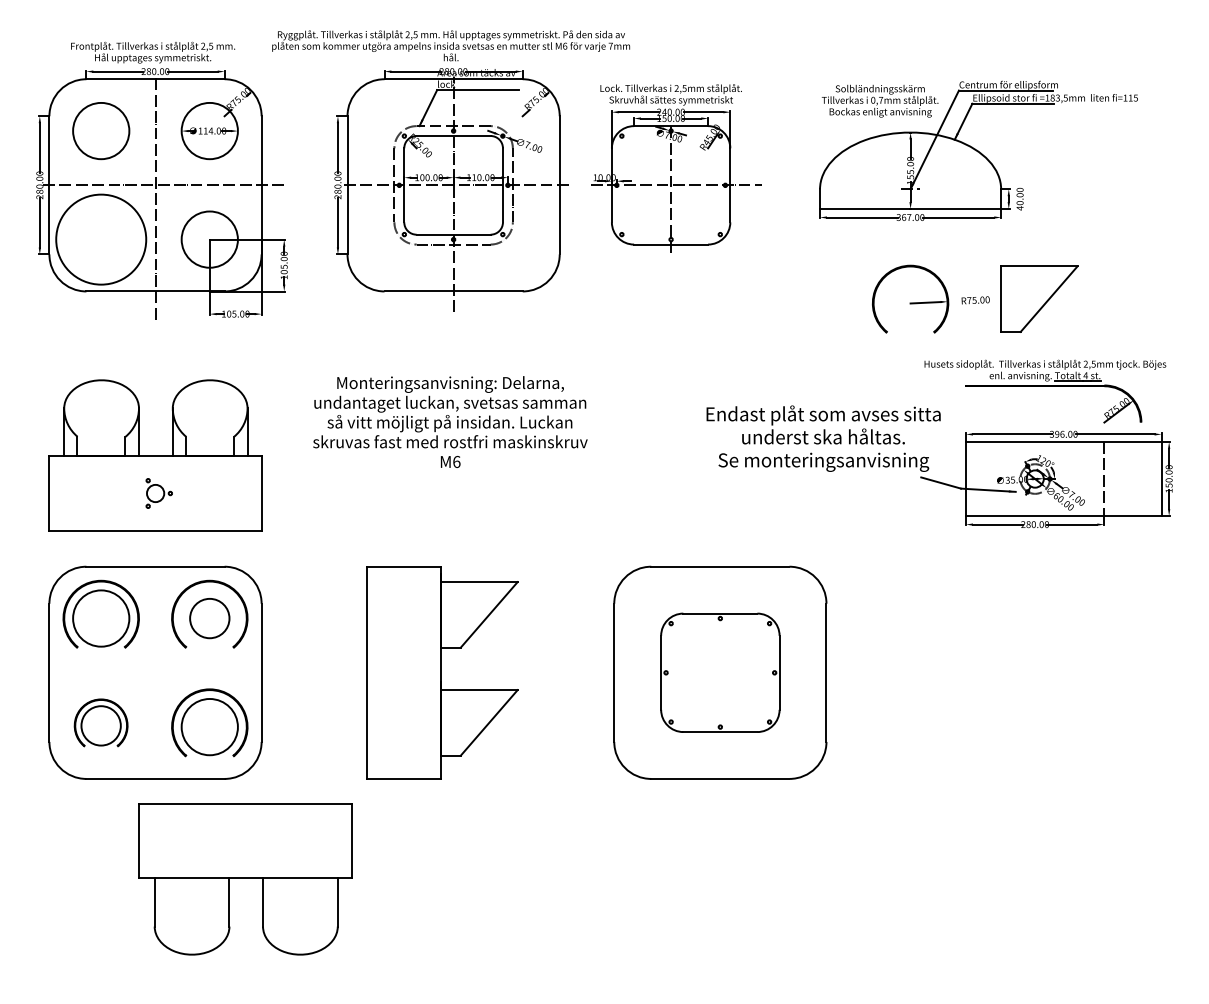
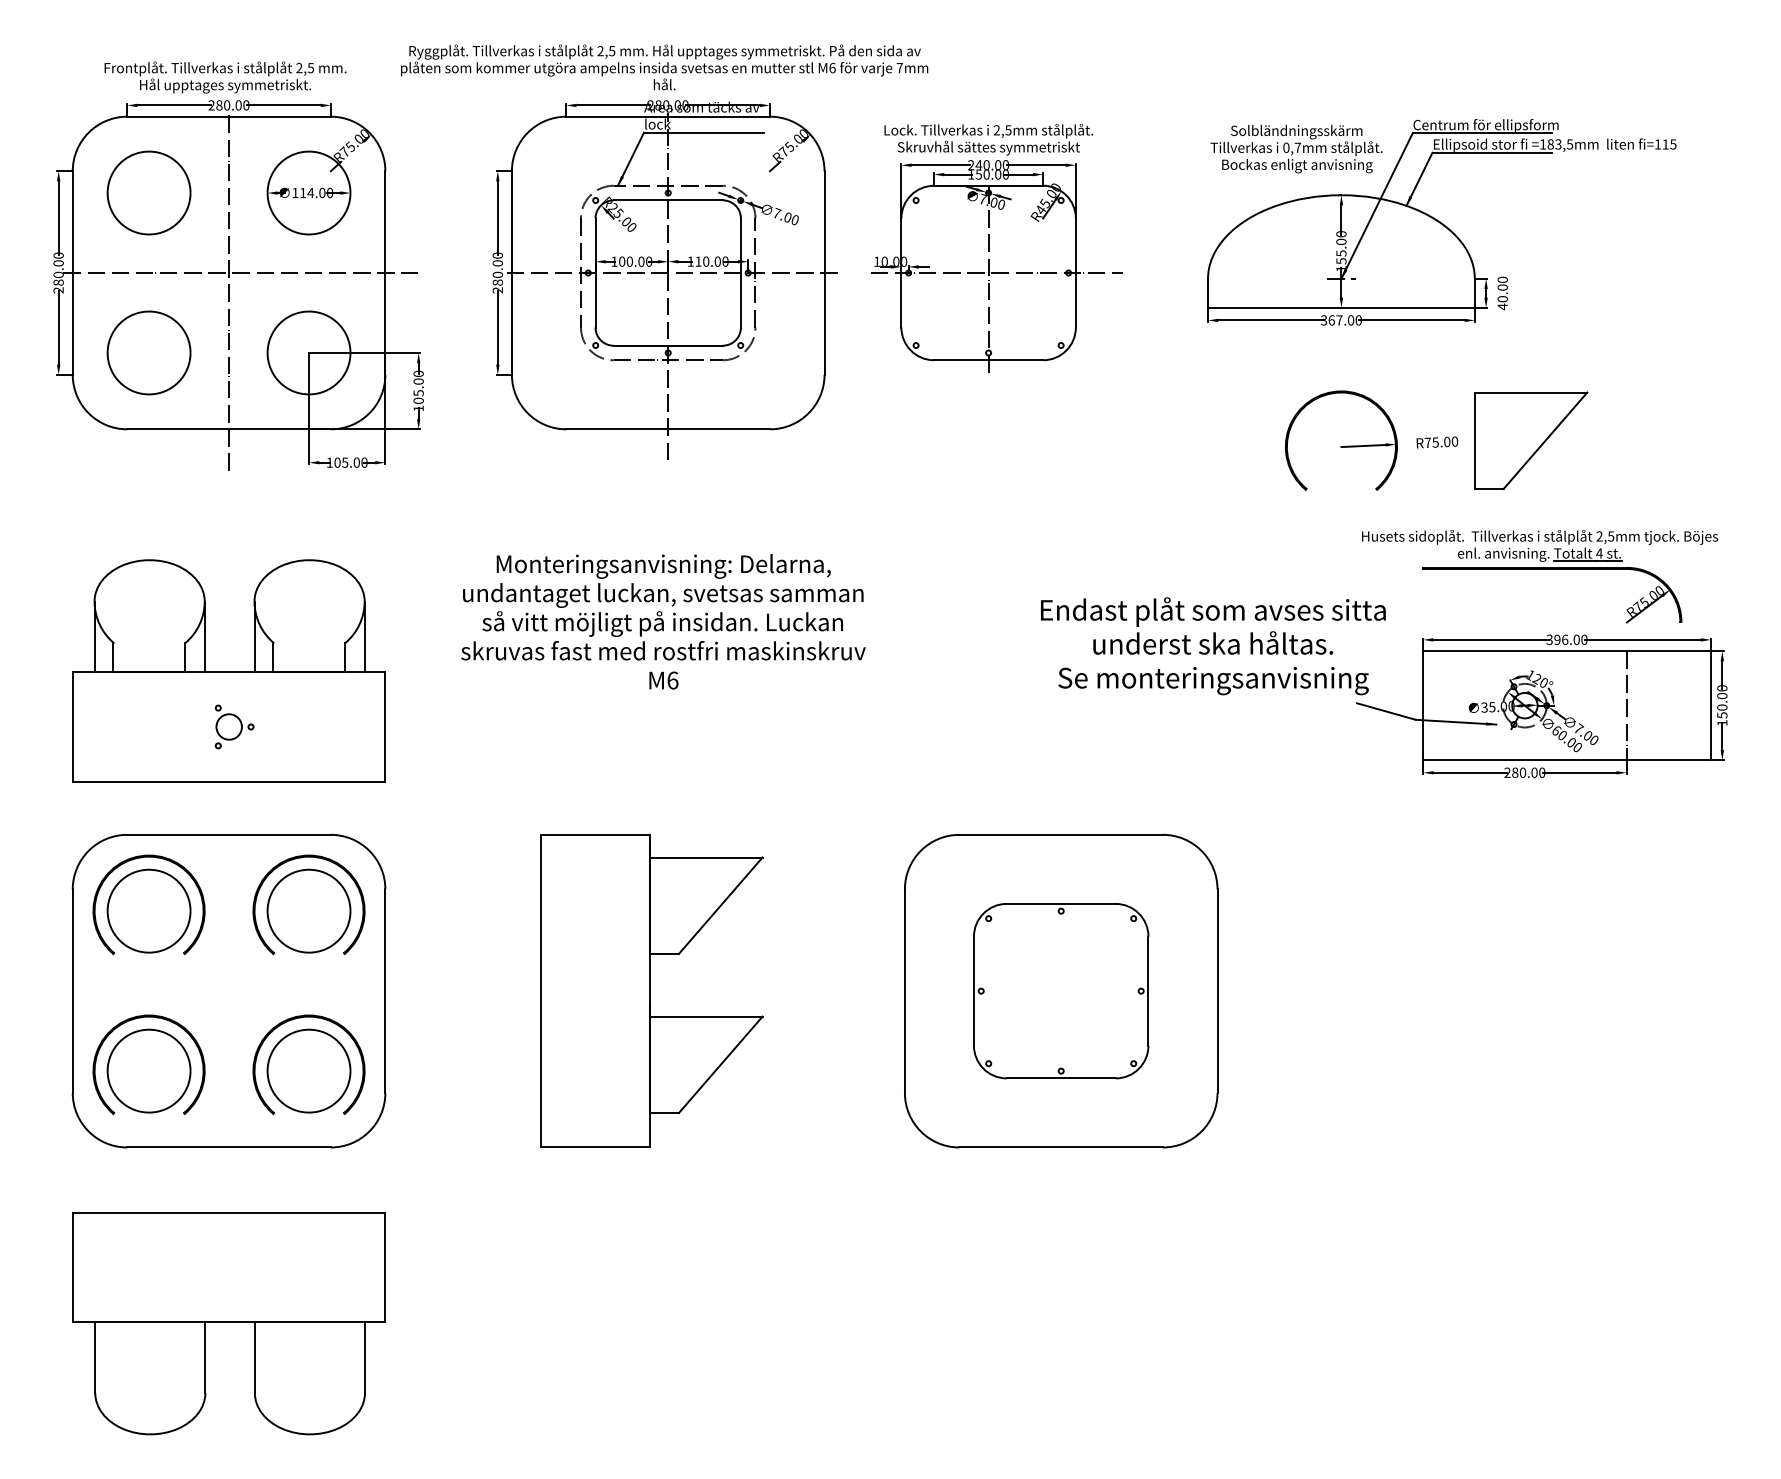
circle: (101, 239) -> (149, 352), size x0.62
circle: (209, 618) -> (308, 911), size x1.43
part: (100, 722) -> (148, 1064), size x1.43
part: (245, 879) -> (229, 1323), moved

